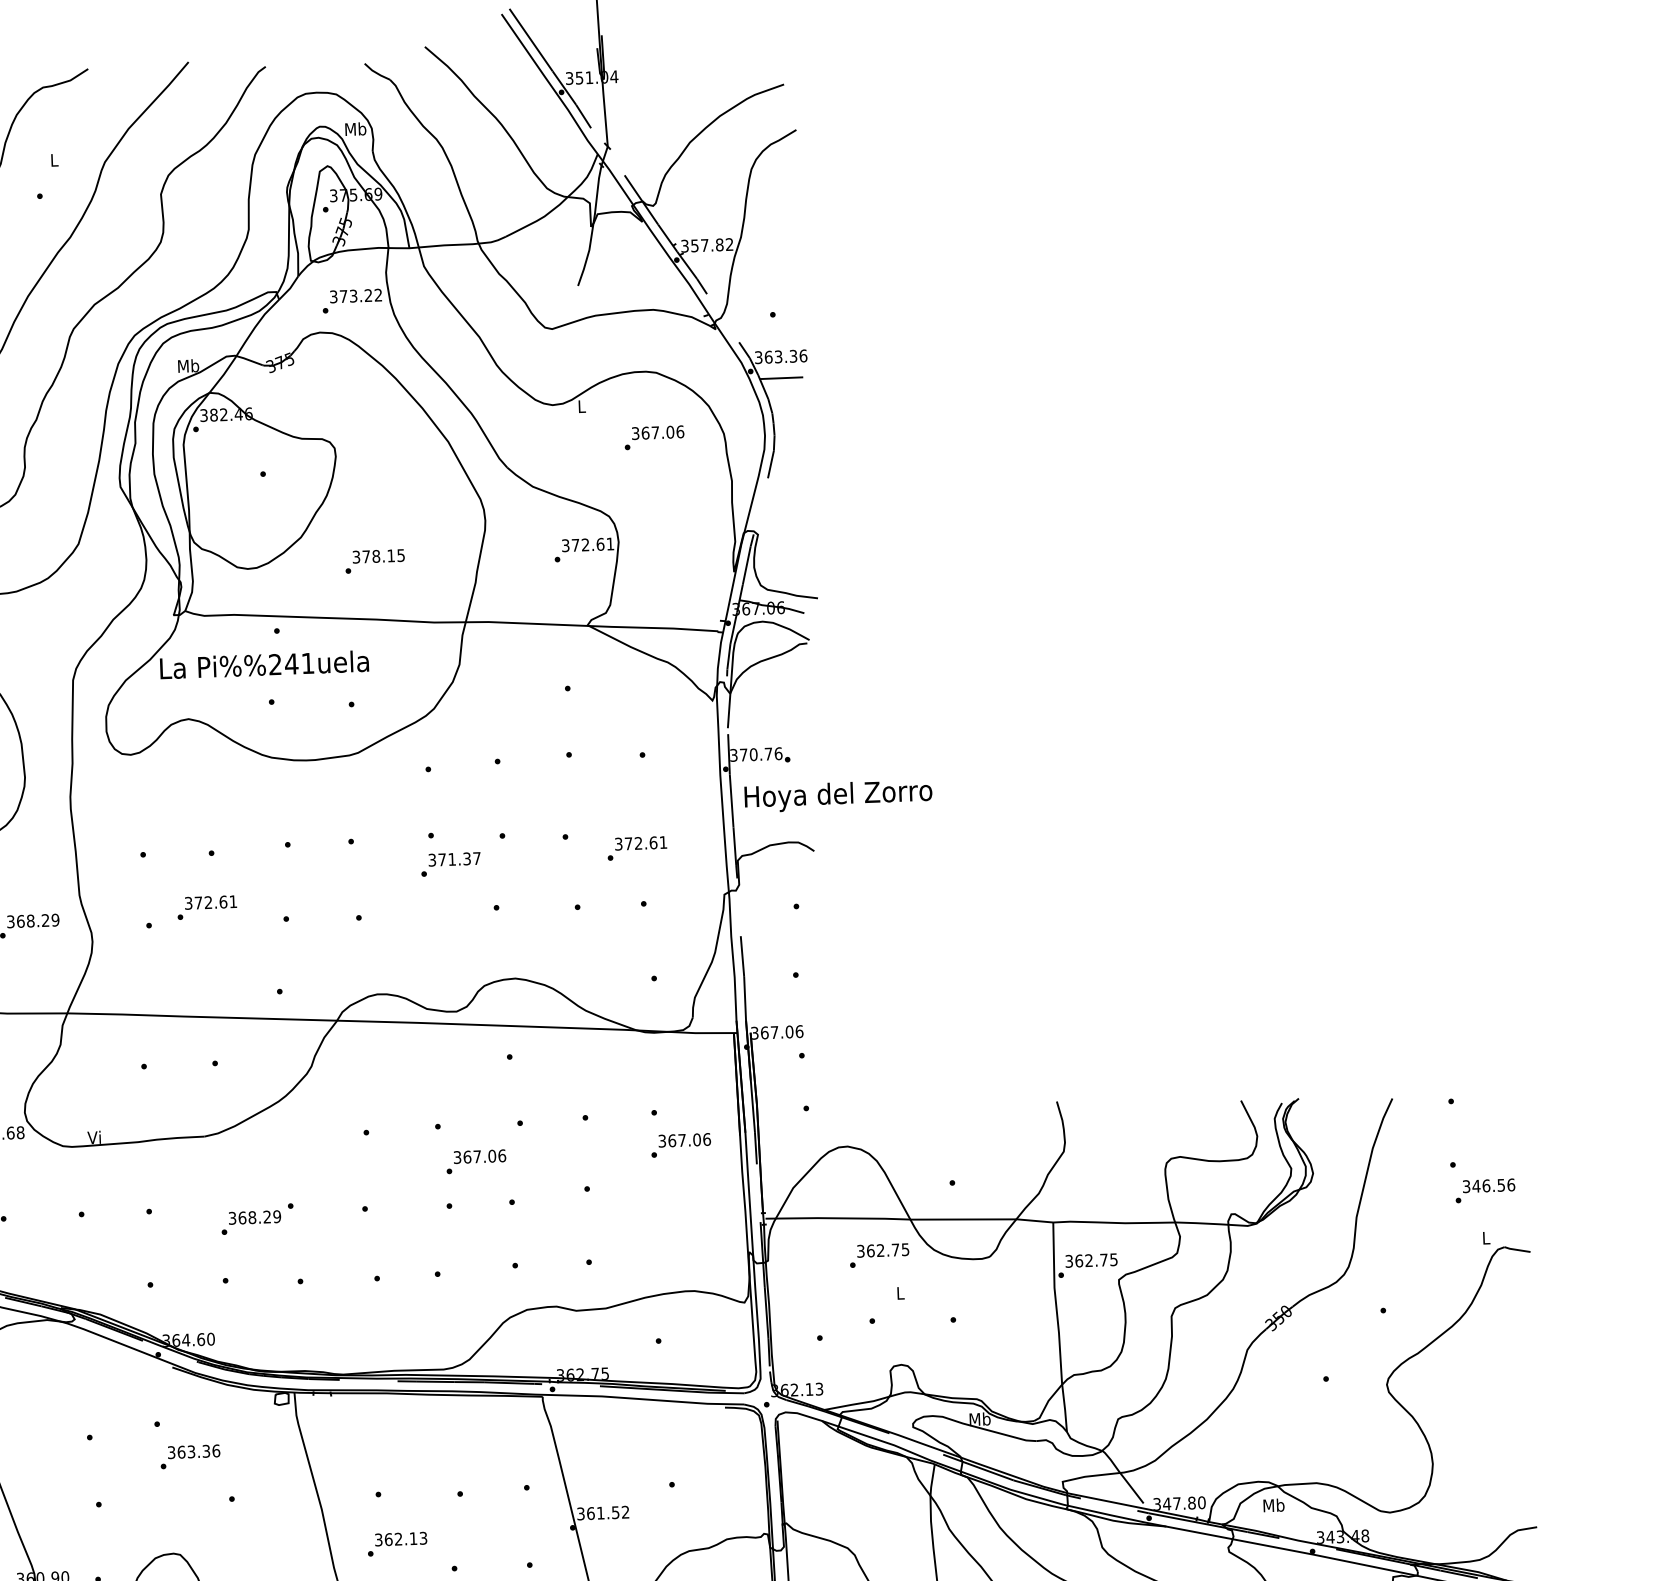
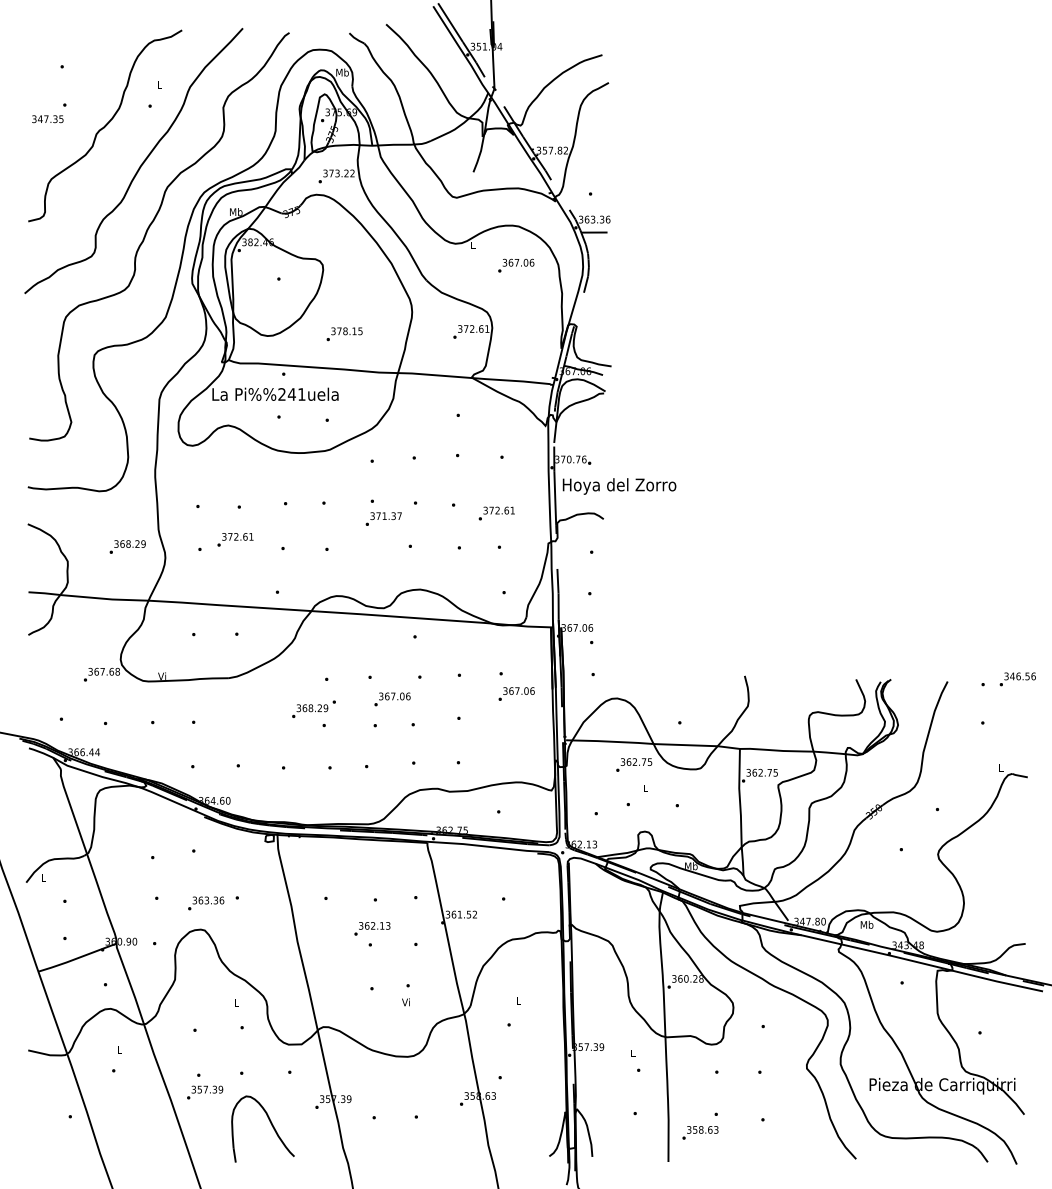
text: (1484, 1191) -> (1017, 679), moved
text: (256, 1217) -> (313, 708), moved
text: (190, 1456) -> (206, 903), moved
text: (397, 1543) -> (372, 928), moved

